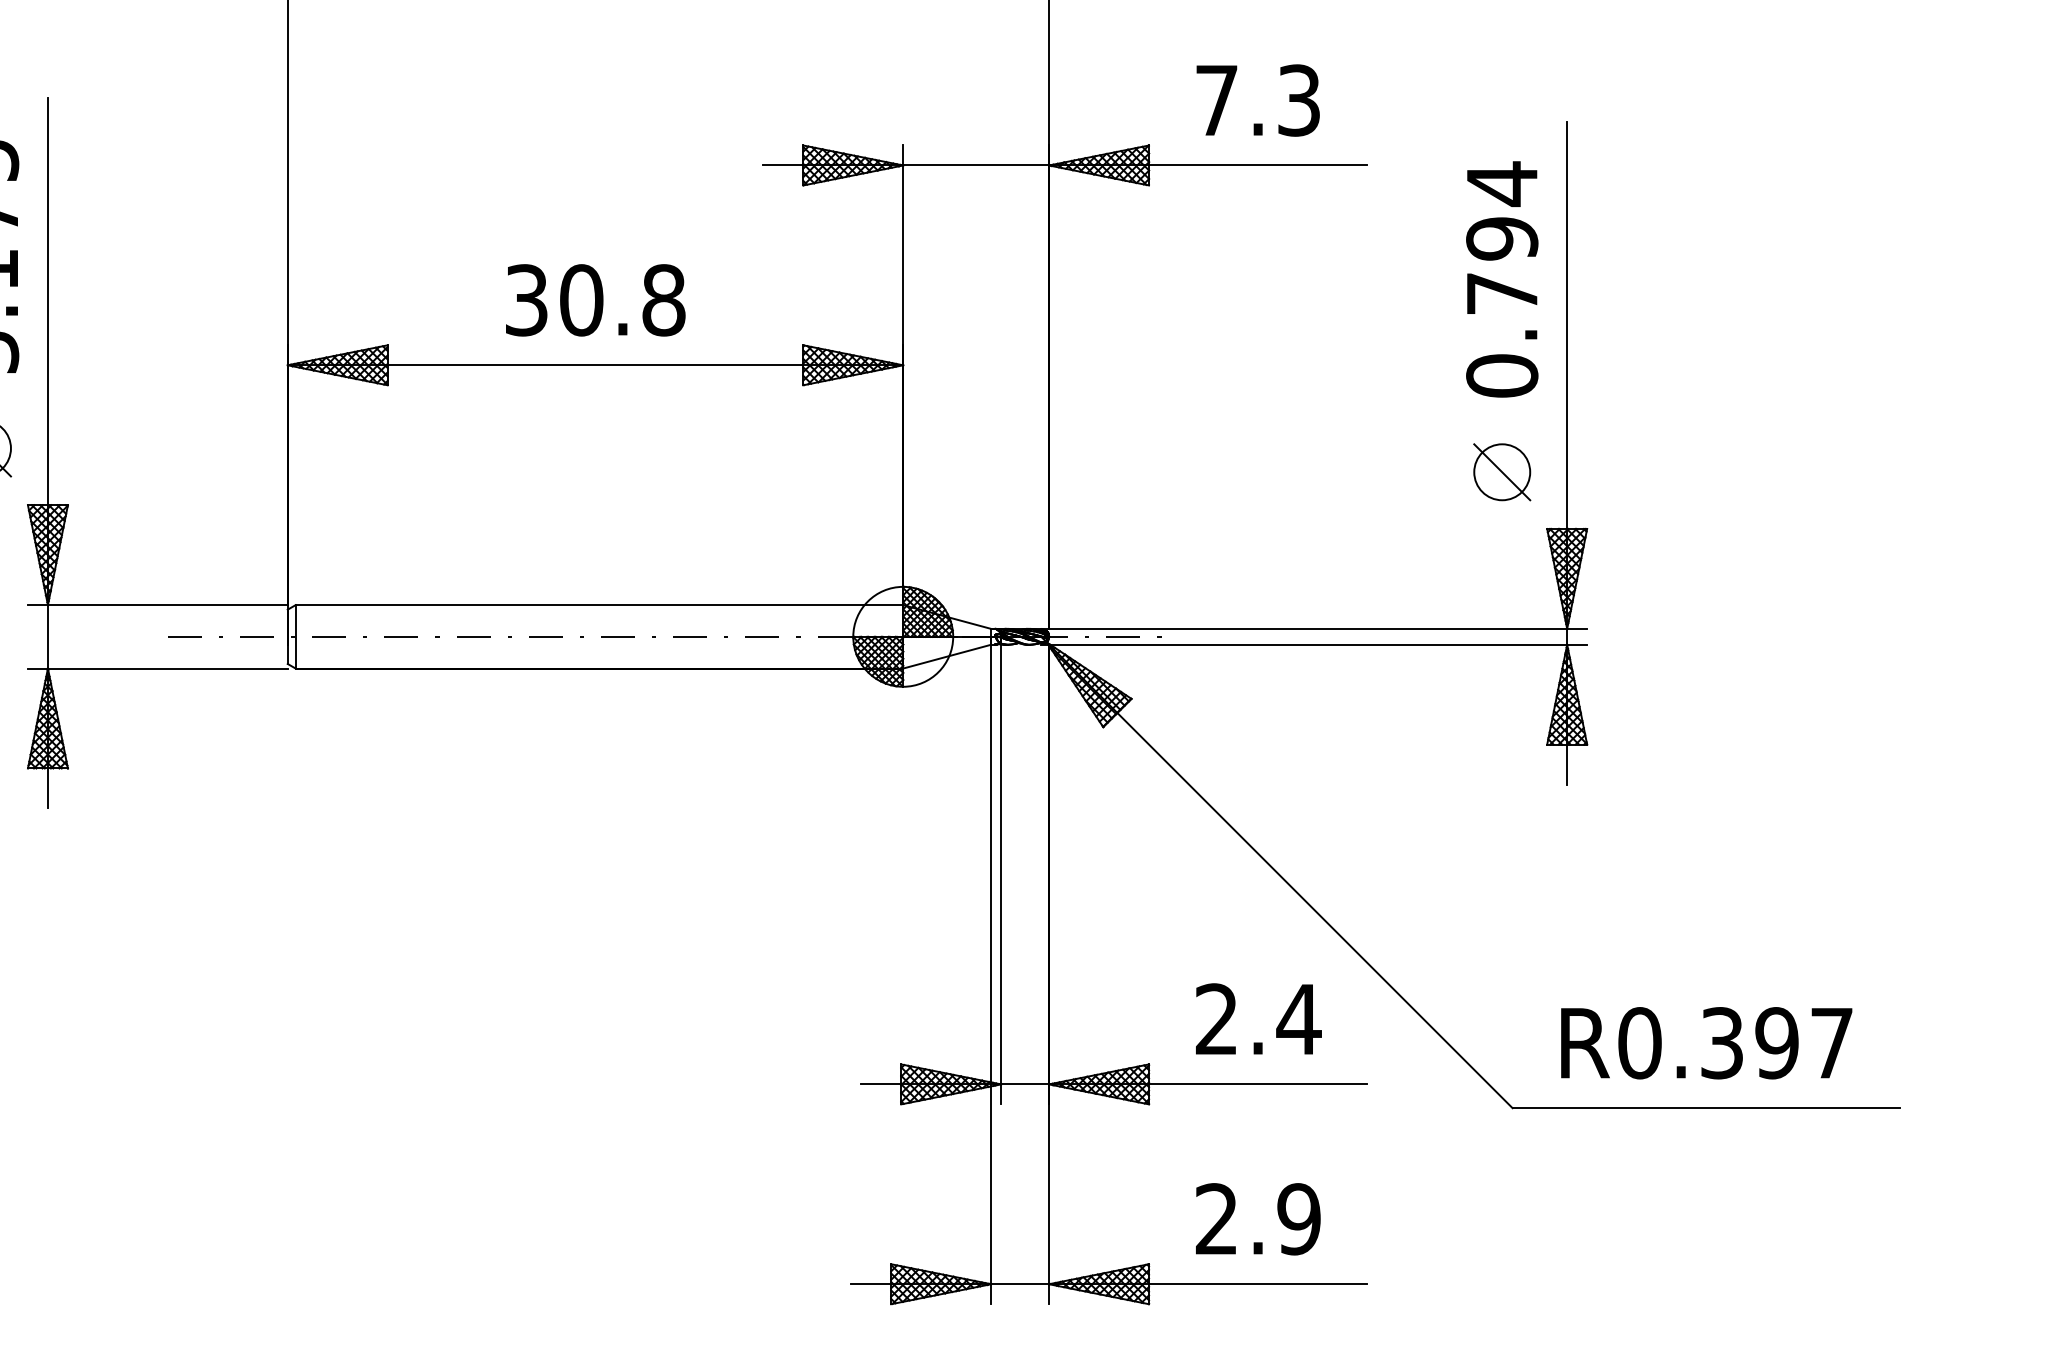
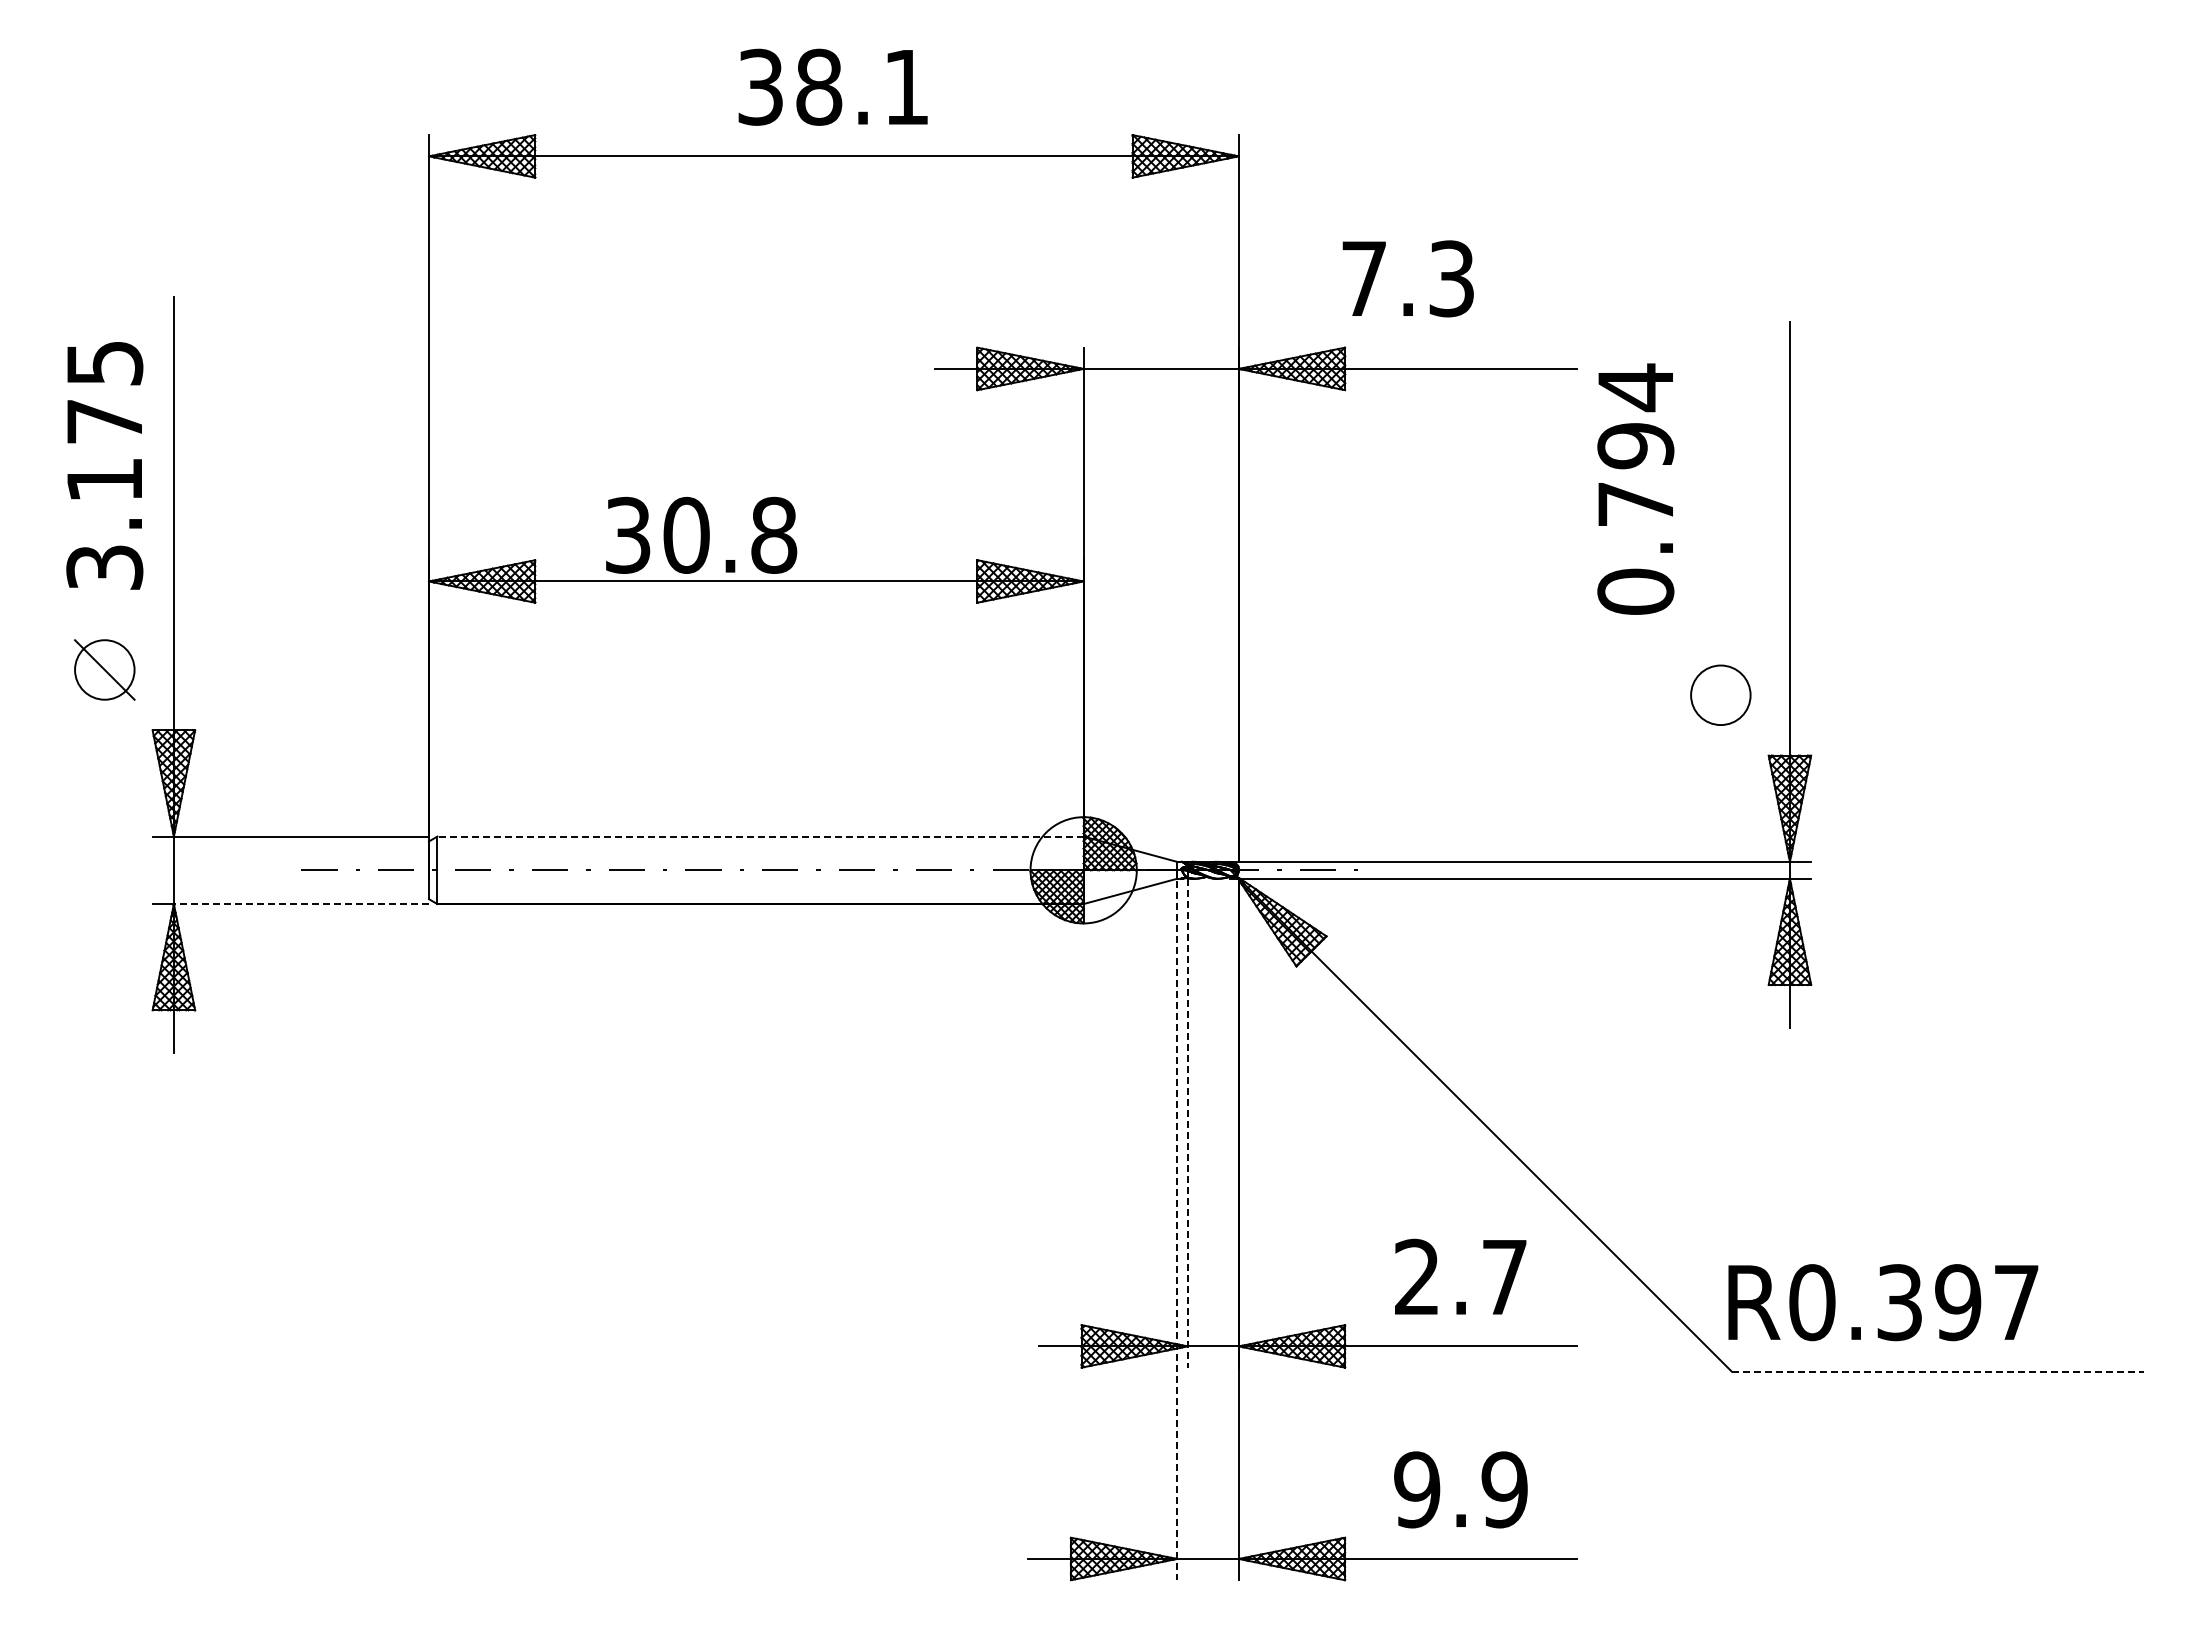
text: (1257, 100) -> (1407, 278), moved
text: (1501, 278) -> (1635, 488), moved
text: (595, 299) -> (701, 534), moved
line: (1501, 472) -> (1720, 695), removed
line: (599, 605) -> (760, 836), solid -> dashed
line: (167, 668) -> (301, 904), solid -> dashed
line: (1000, 874) -> (1187, 1123), solid -> dashed
line: (991, 970) -> (1177, 1225), solid -> dashed
text: (1298, 1019) -> (1504, 1277), 2.4 -> 2.7
text: (1706, 1043) -> (1883, 1302), moved
line: (1705, 1107) -> (1937, 1371), solid -> dashed
text: (1217, 1218) -> (1417, 1489), 2.9 -> 9.9

